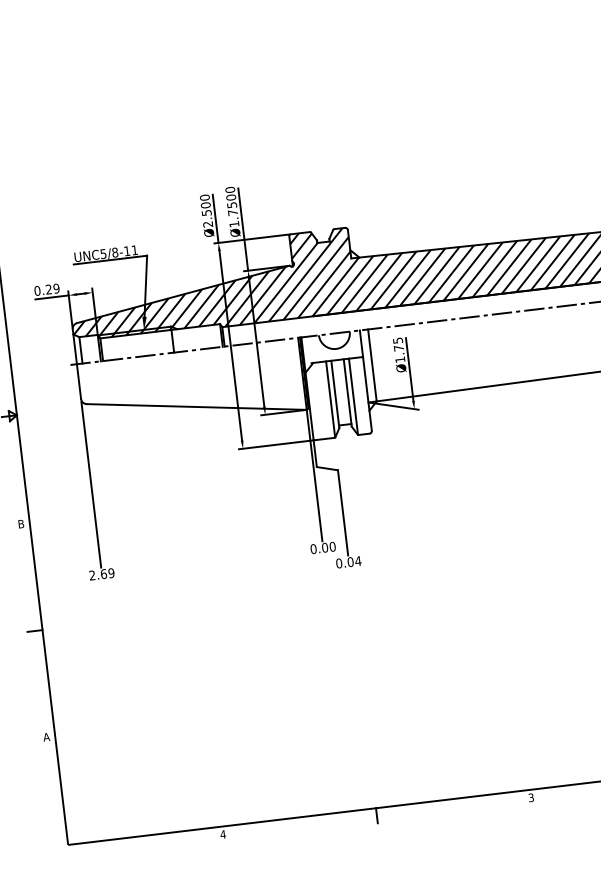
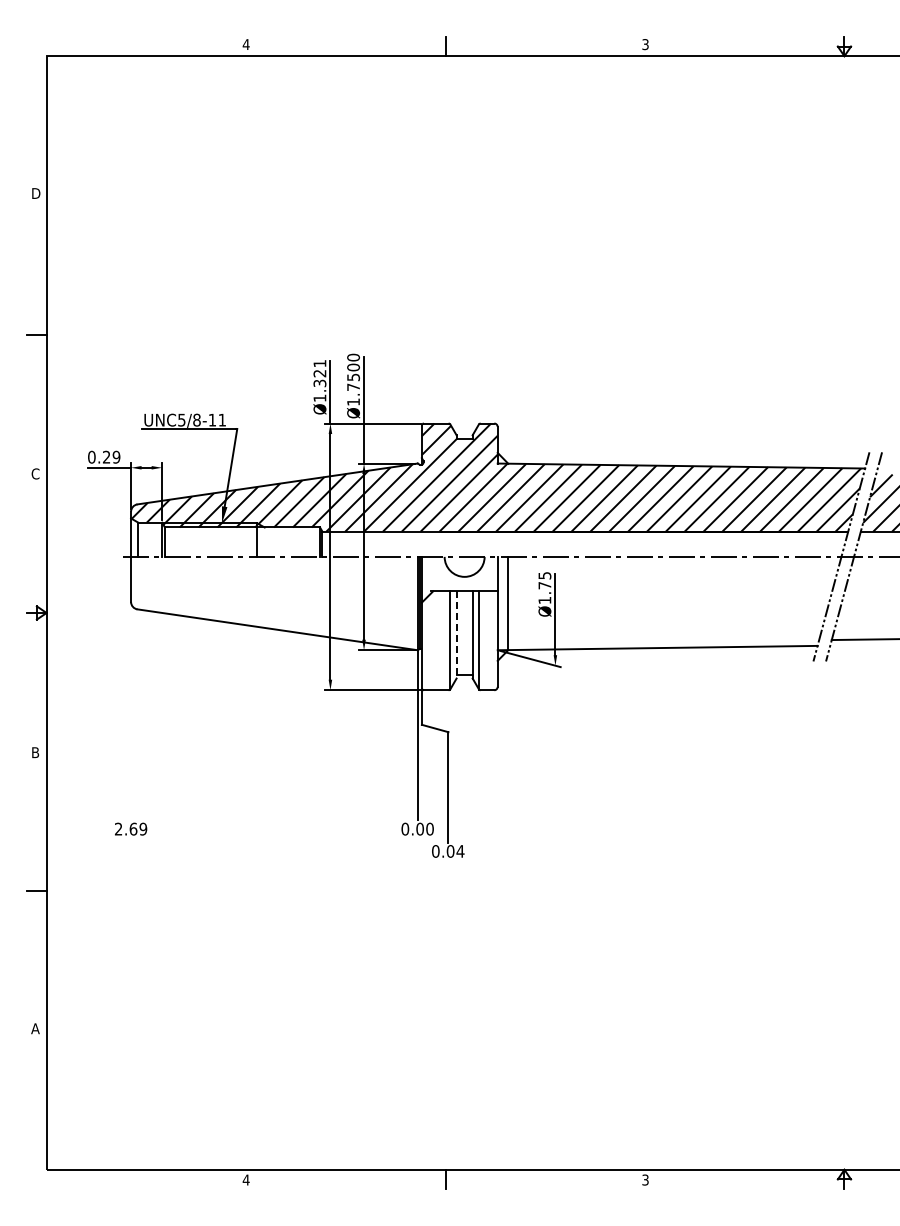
text: (206, 210) -> (319, 380), Ø2.500 -> Ø1.321
line: (335, 394) -> (456, 634), solid -> dashed
line: (91, 485) -> (131, 713), removed

